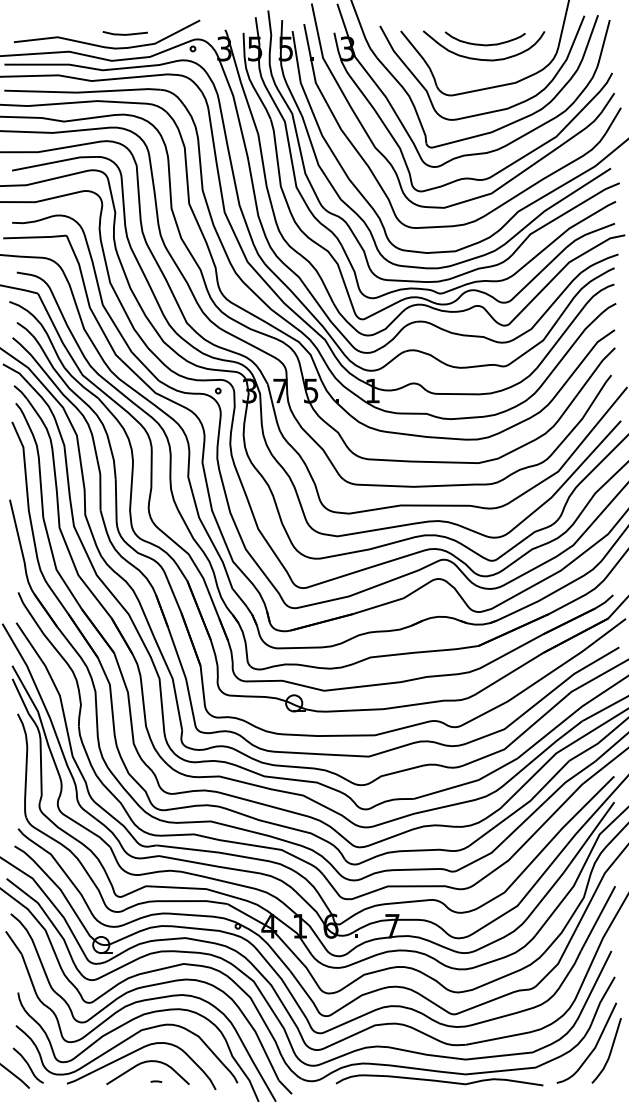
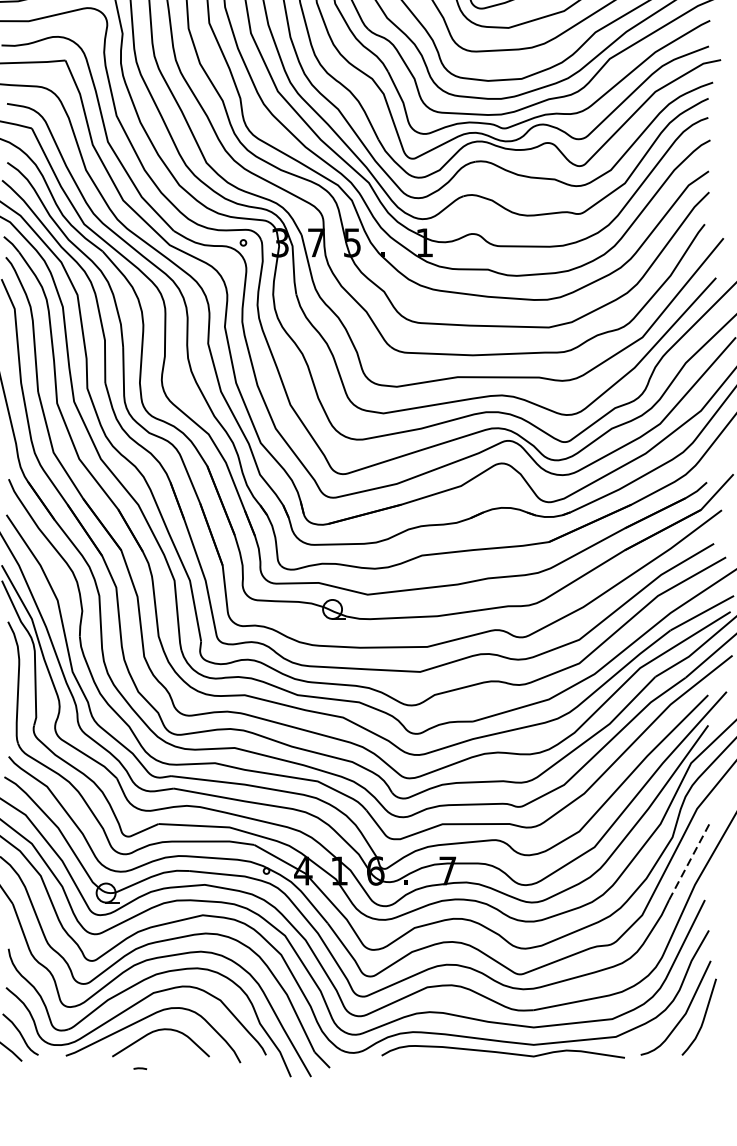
line: (598, 918) -> (689, 861), solid -> dashed
line: (156, 1081) -> (140, 1068), moved

